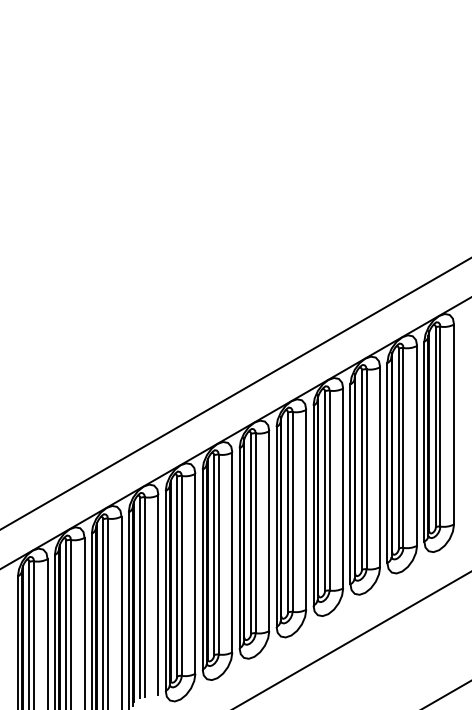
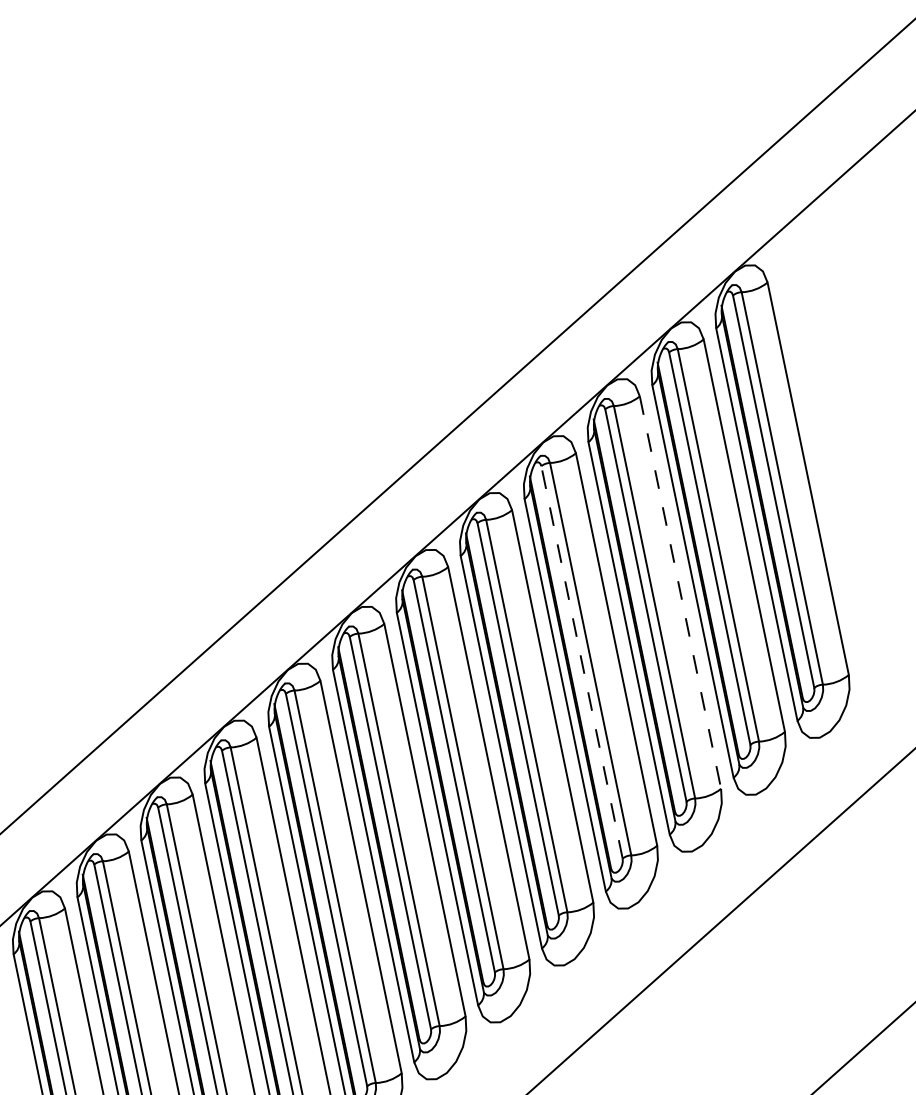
line: (380, 467) -> (681, 593), solid -> dashed
line: (325, 491) -> (583, 662), solid -> dashed

